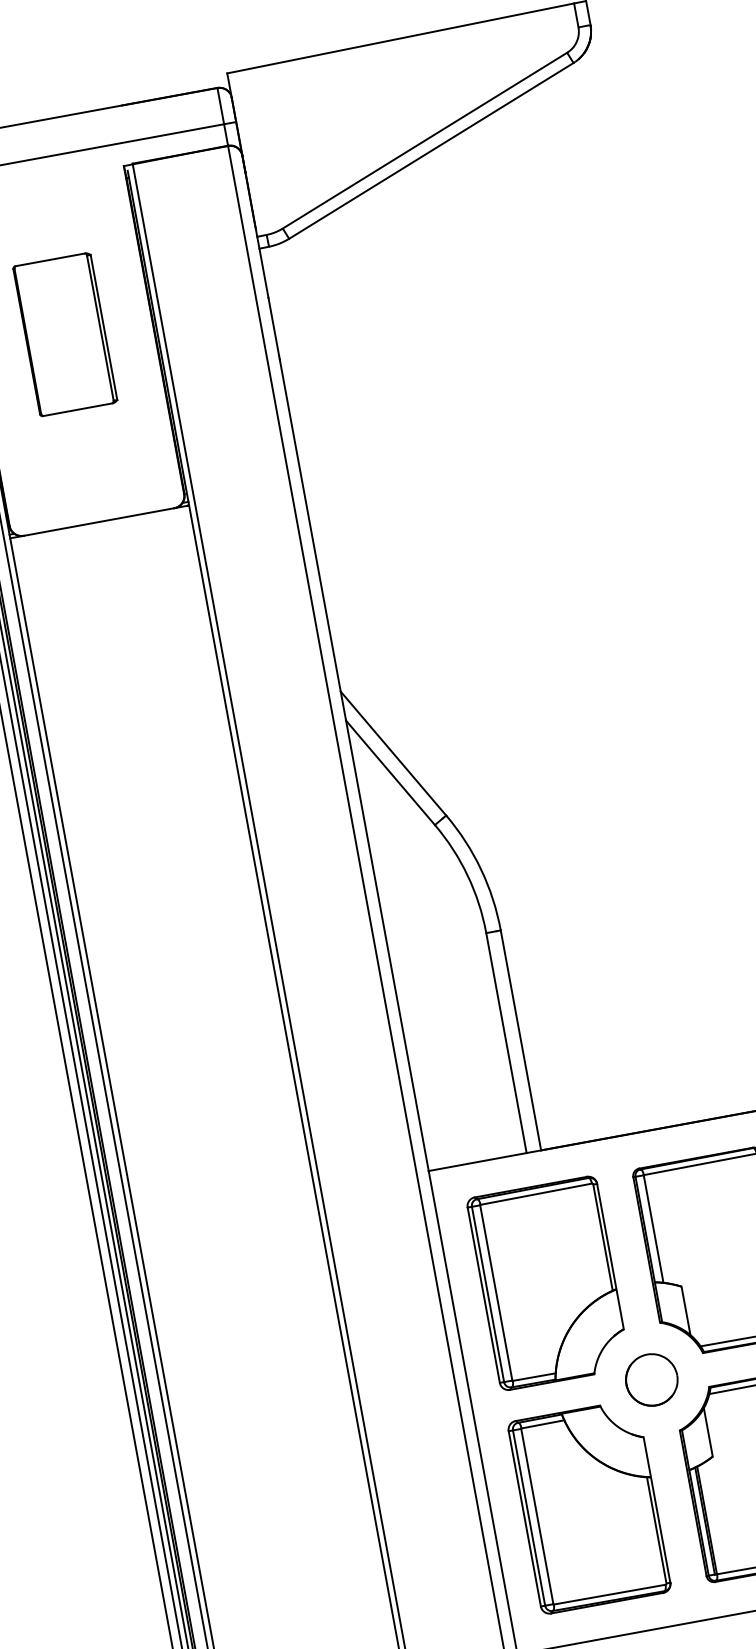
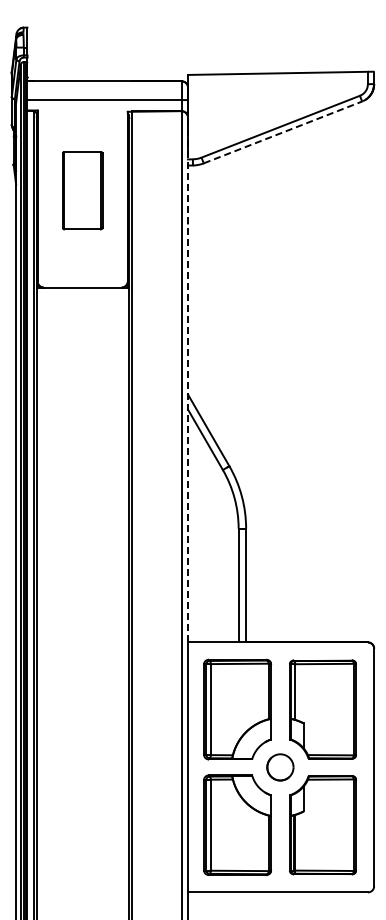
line: (432, 150) -> (283, 132), solid -> dashed
line: (336, 662) -> (188, 379), solid -> dashed

